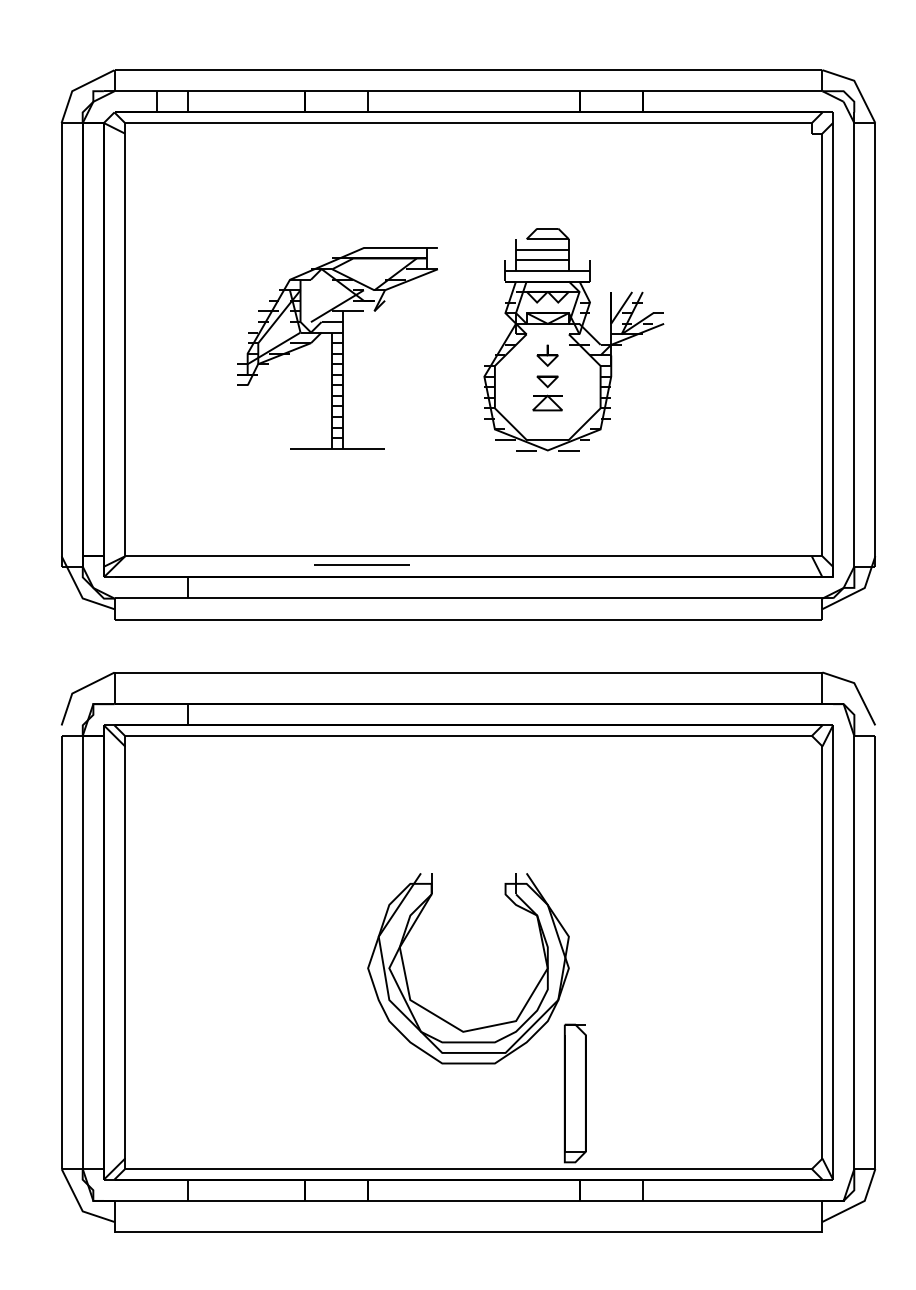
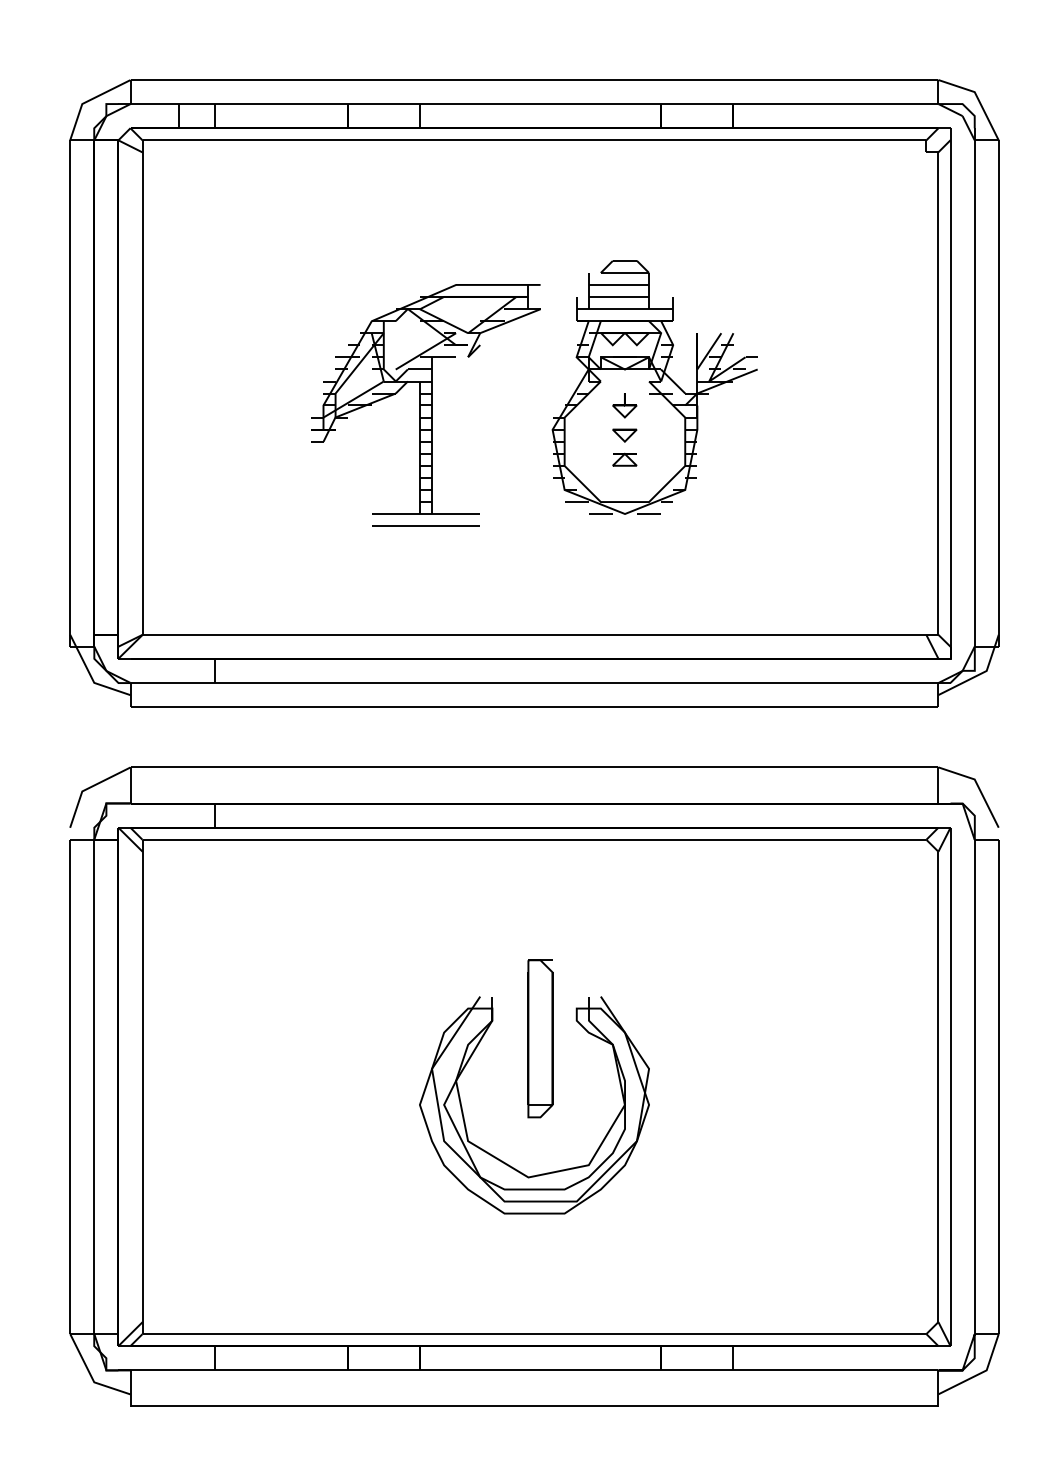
part: (337, 348) -> (425, 399), moved
part: (547, 402) -> (624, 459), size x0.71
line: (361, 564) -> (425, 525), moved
part: (575, 1093) -> (540, 1038), moved

